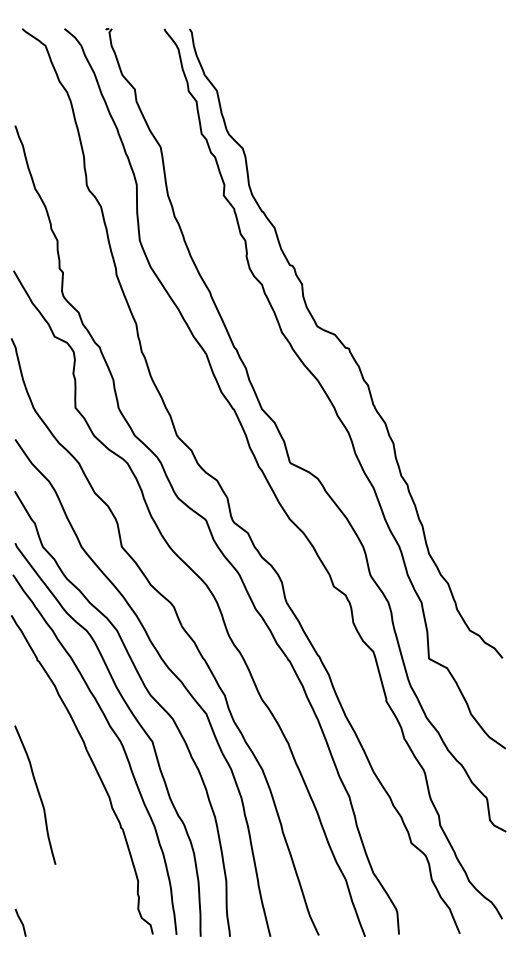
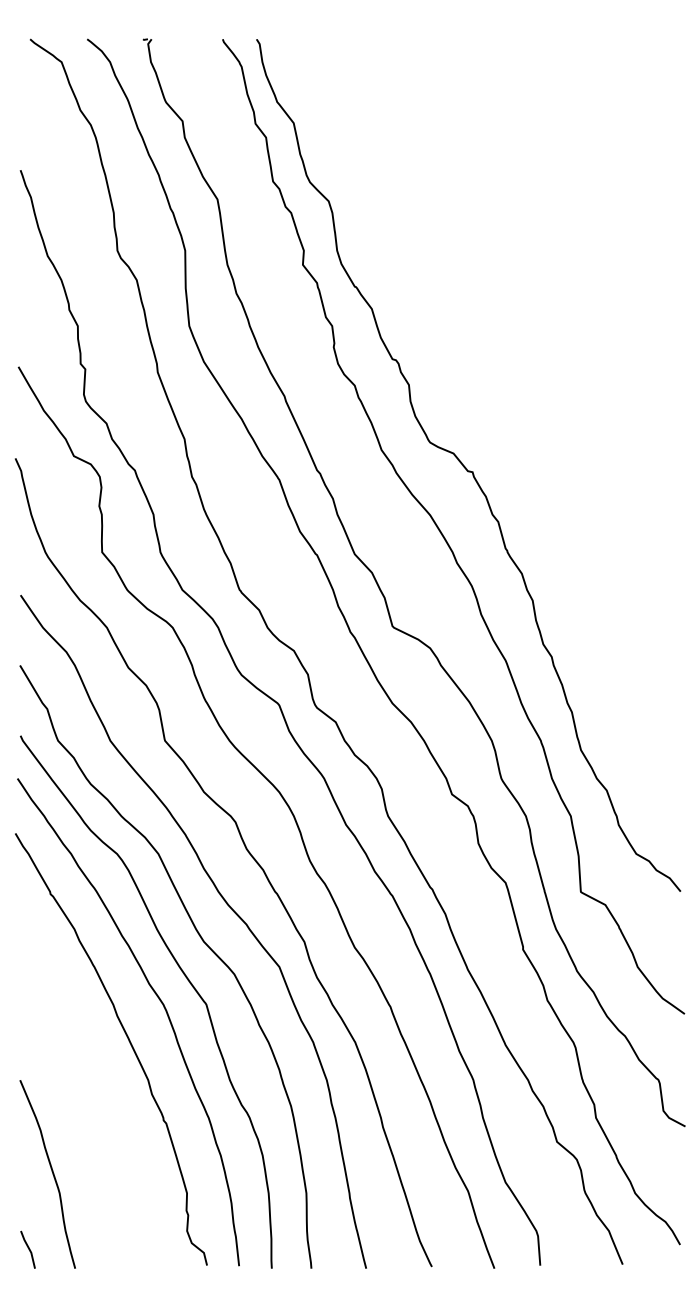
curve: (37, 792) -> (50, 1170), moved

